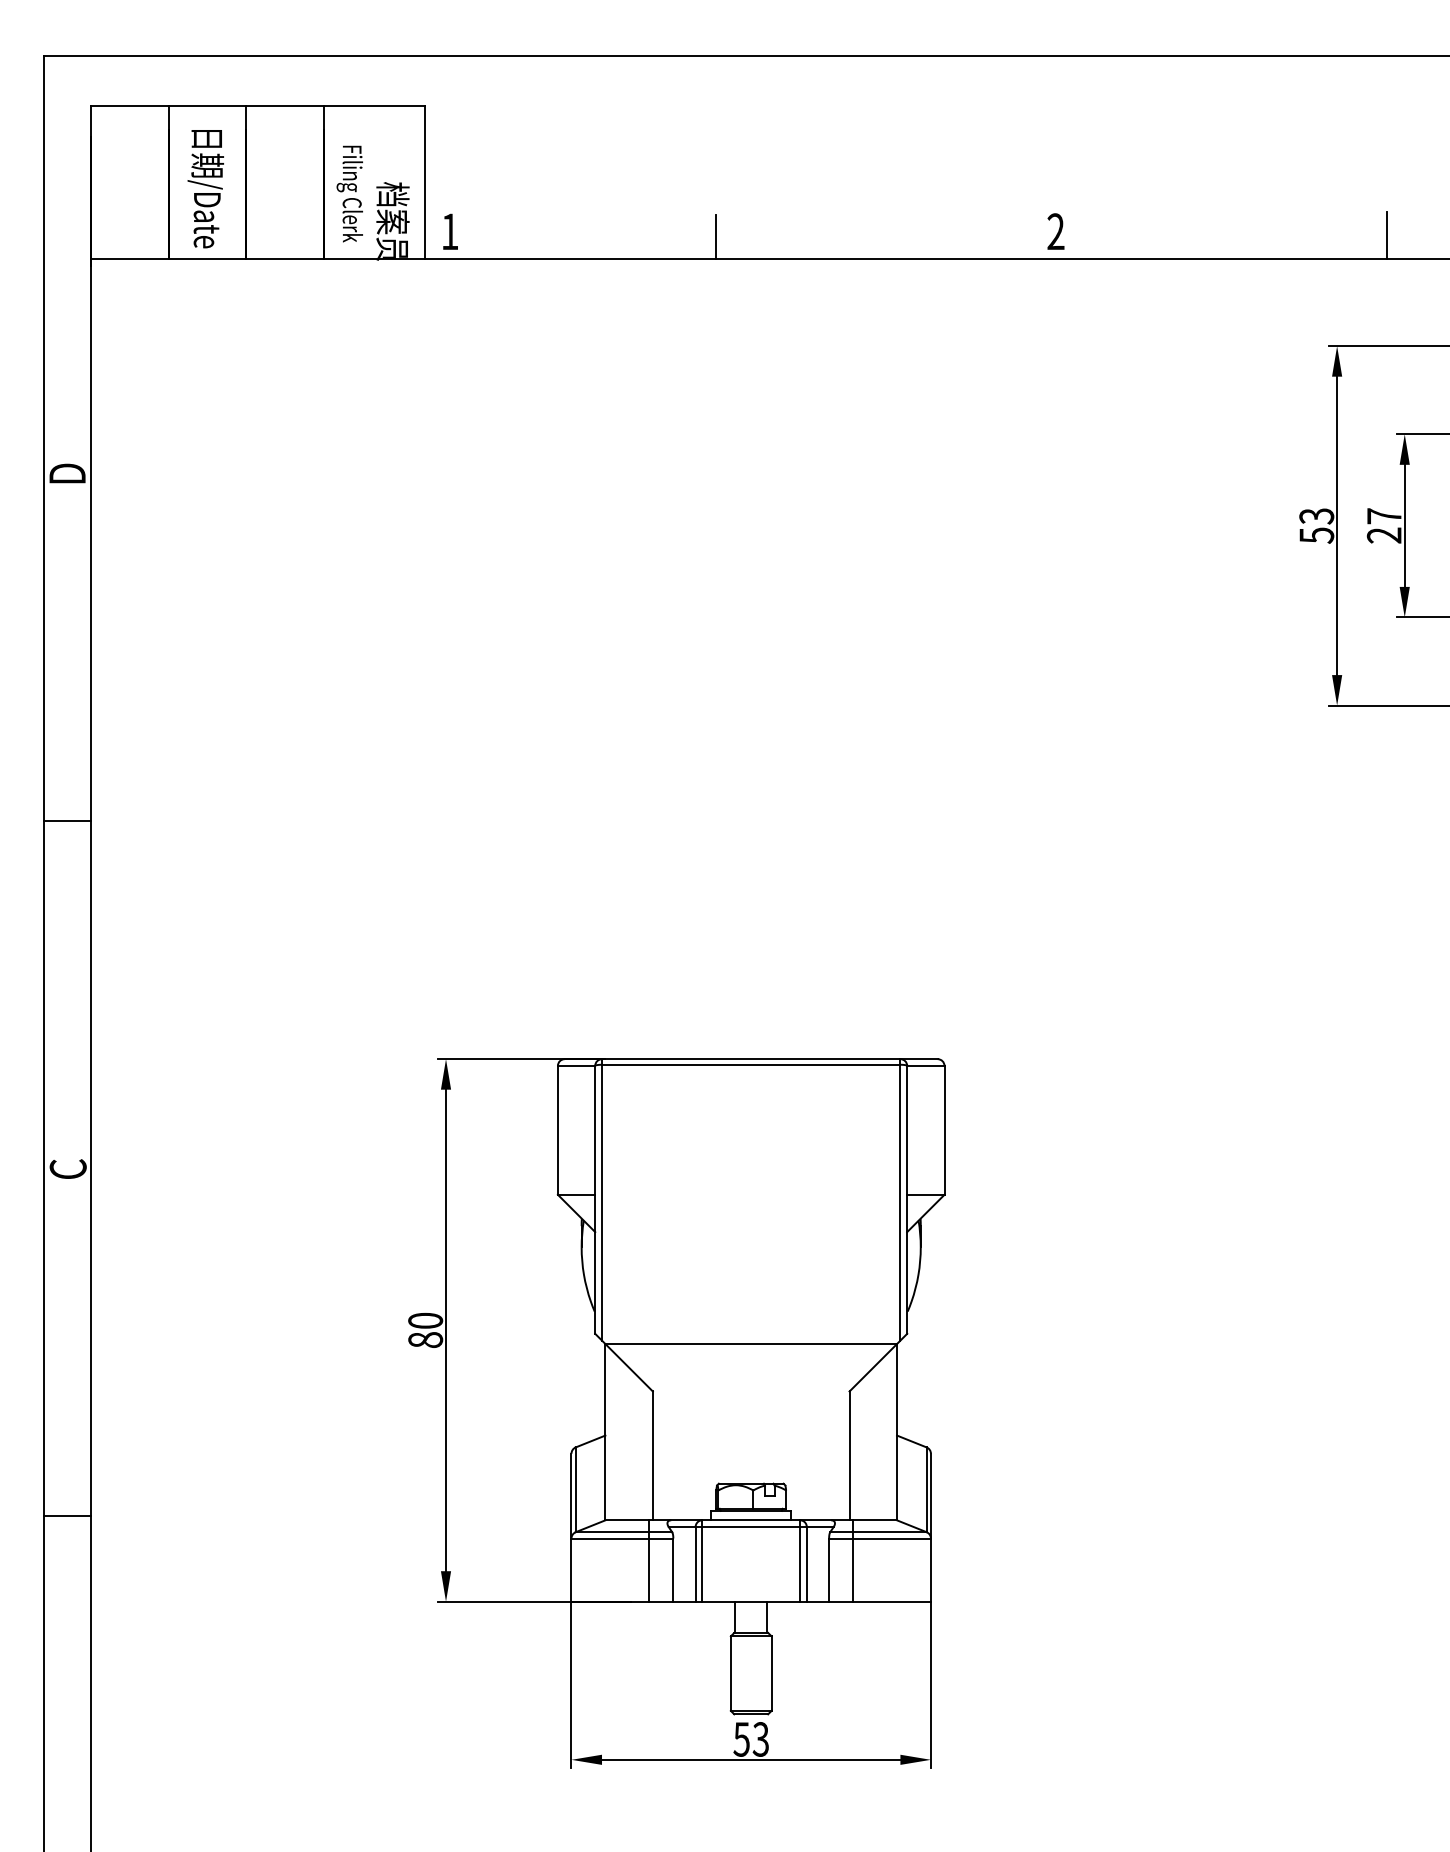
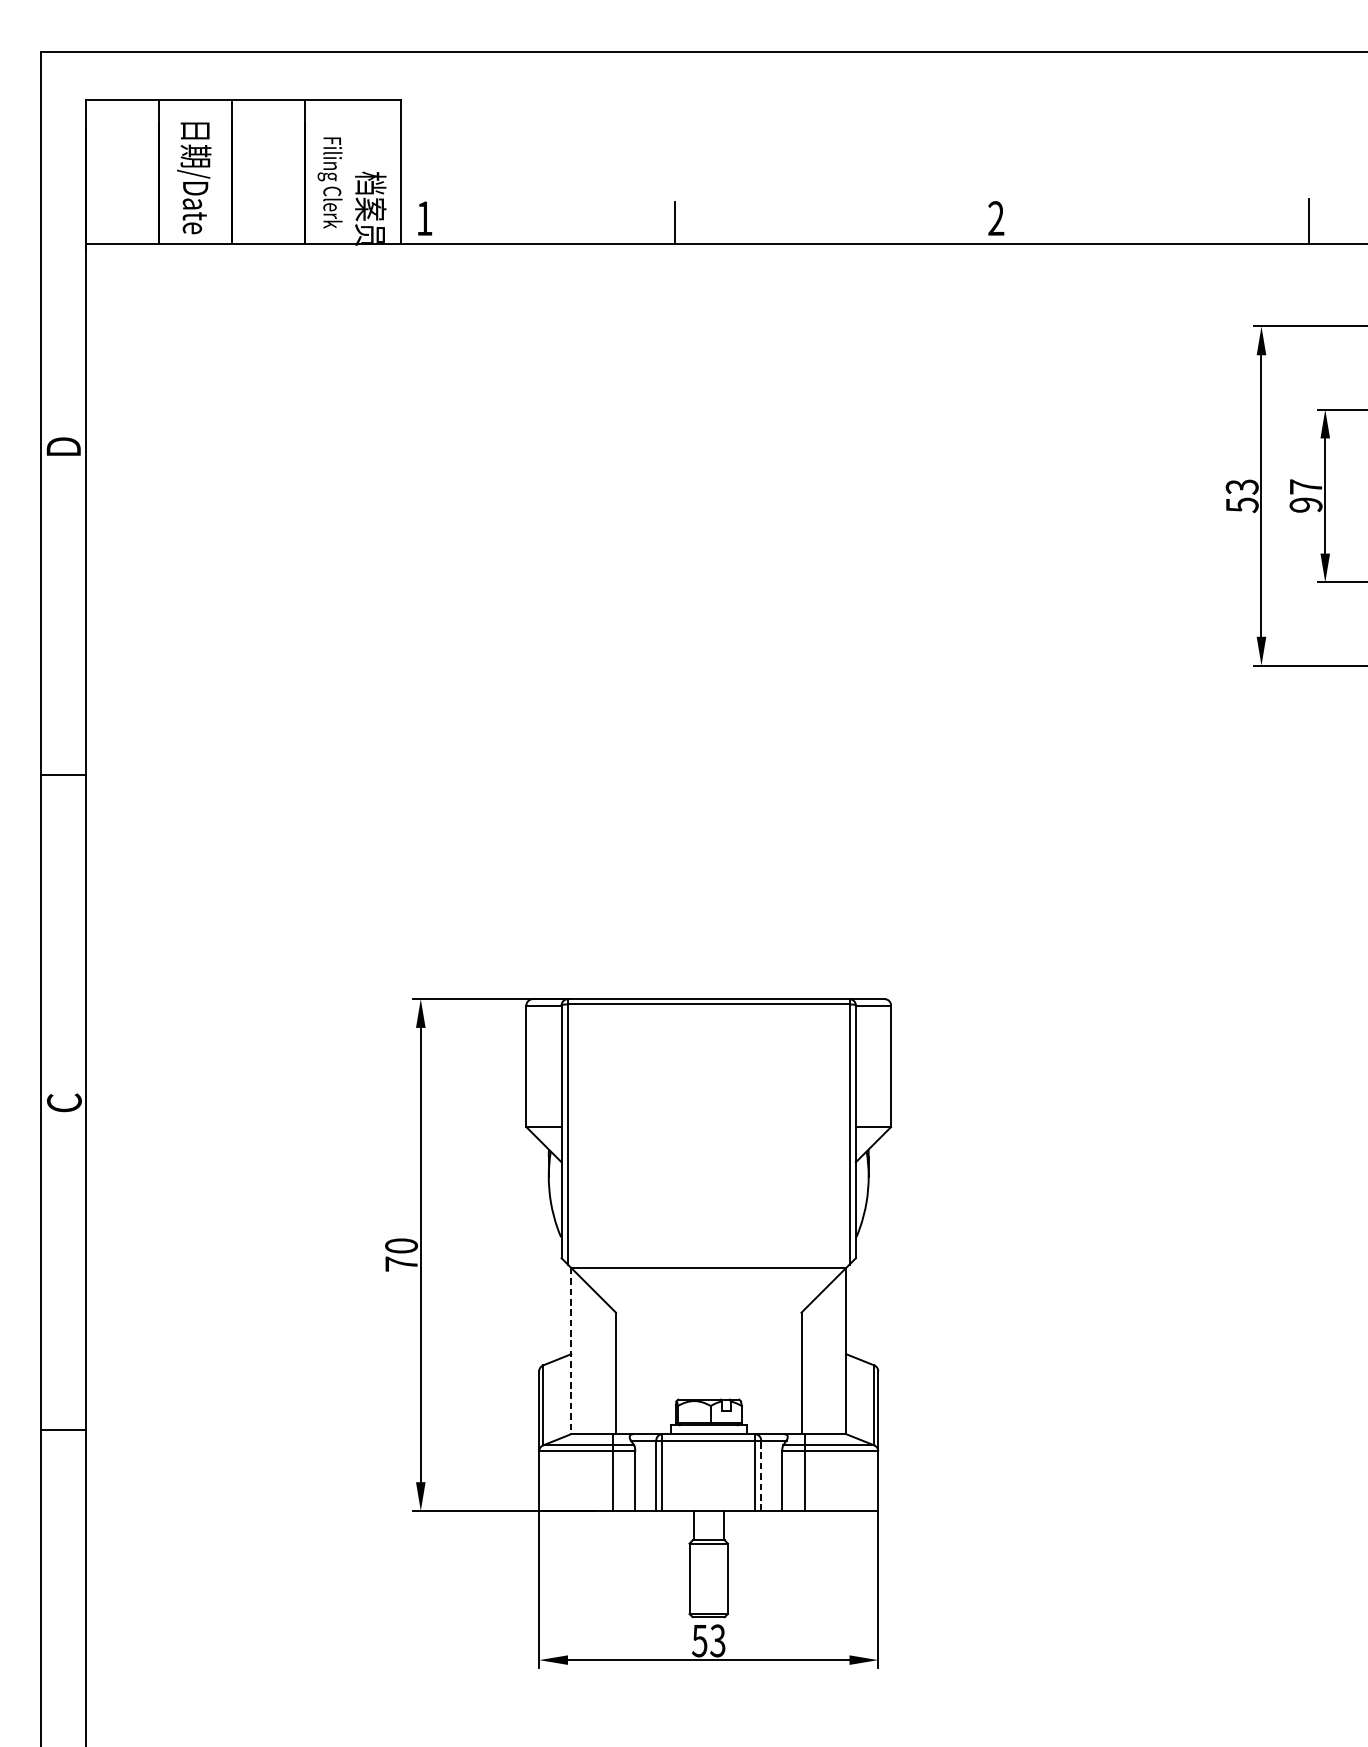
text: (1384, 535) -> (1306, 505), 27 -> 97
text: (425, 1339) -> (401, 1263), 80 -> 70
line: (605, 1432) -> (571, 1351), solid -> dashed
line: (806, 1563) -> (760, 1474), solid -> dashed

